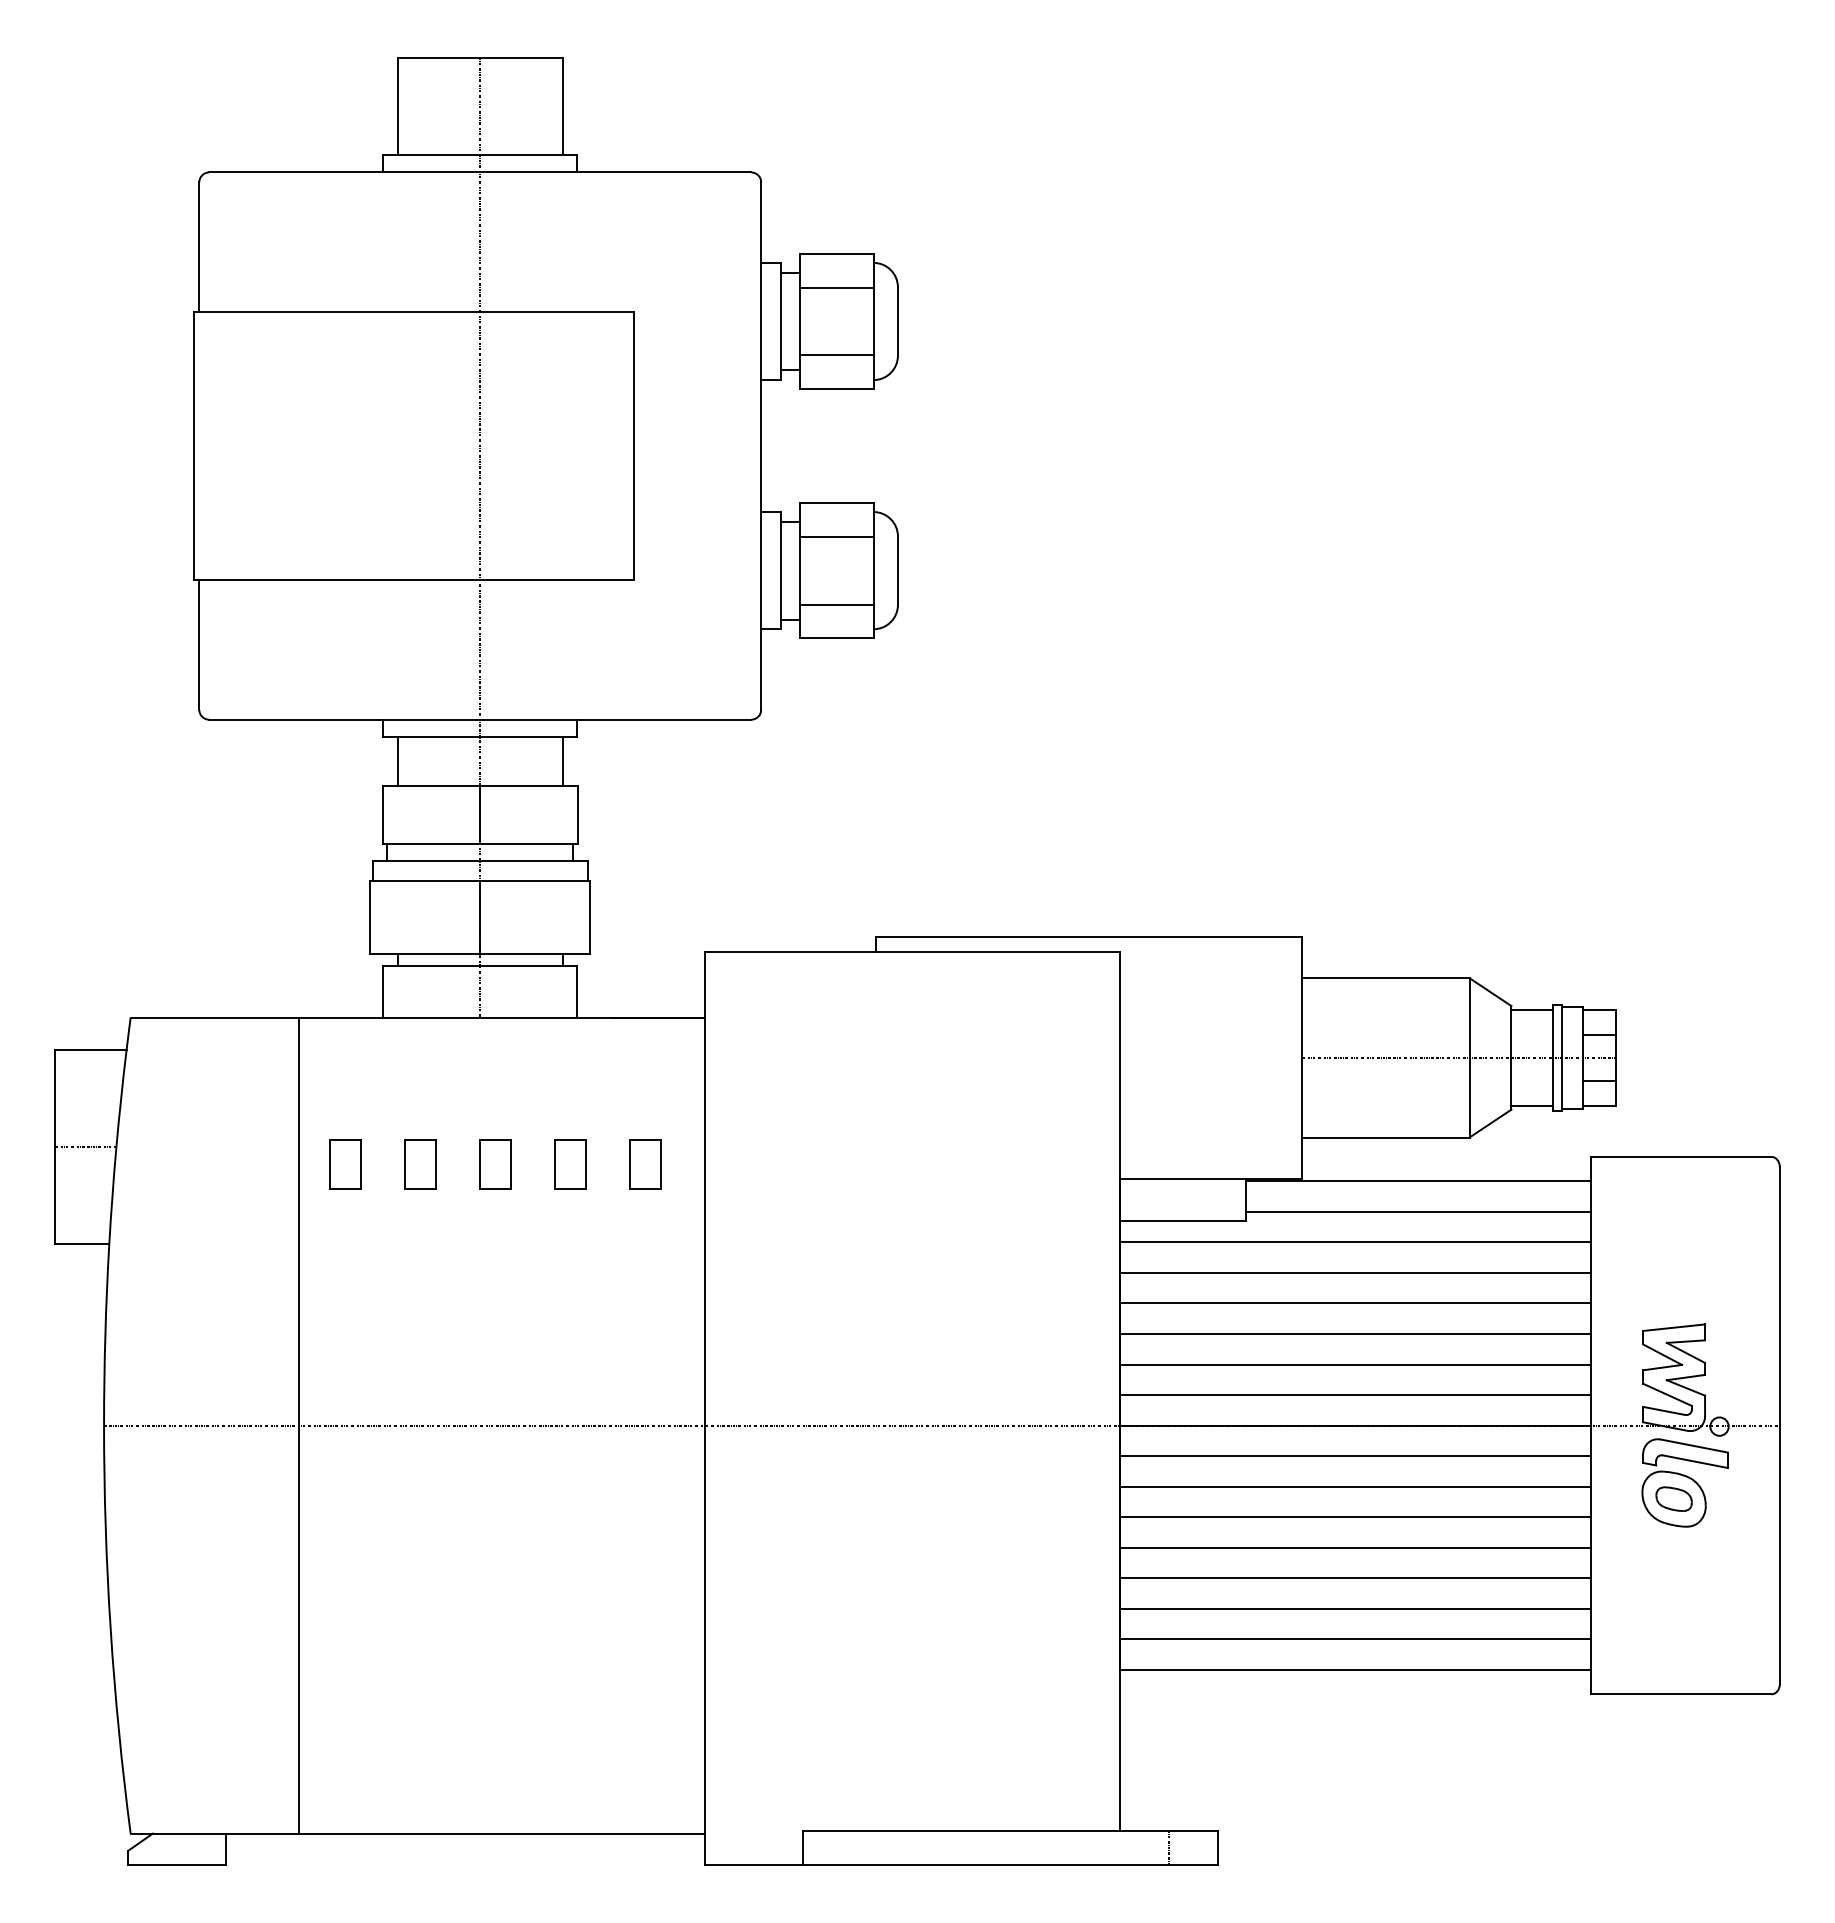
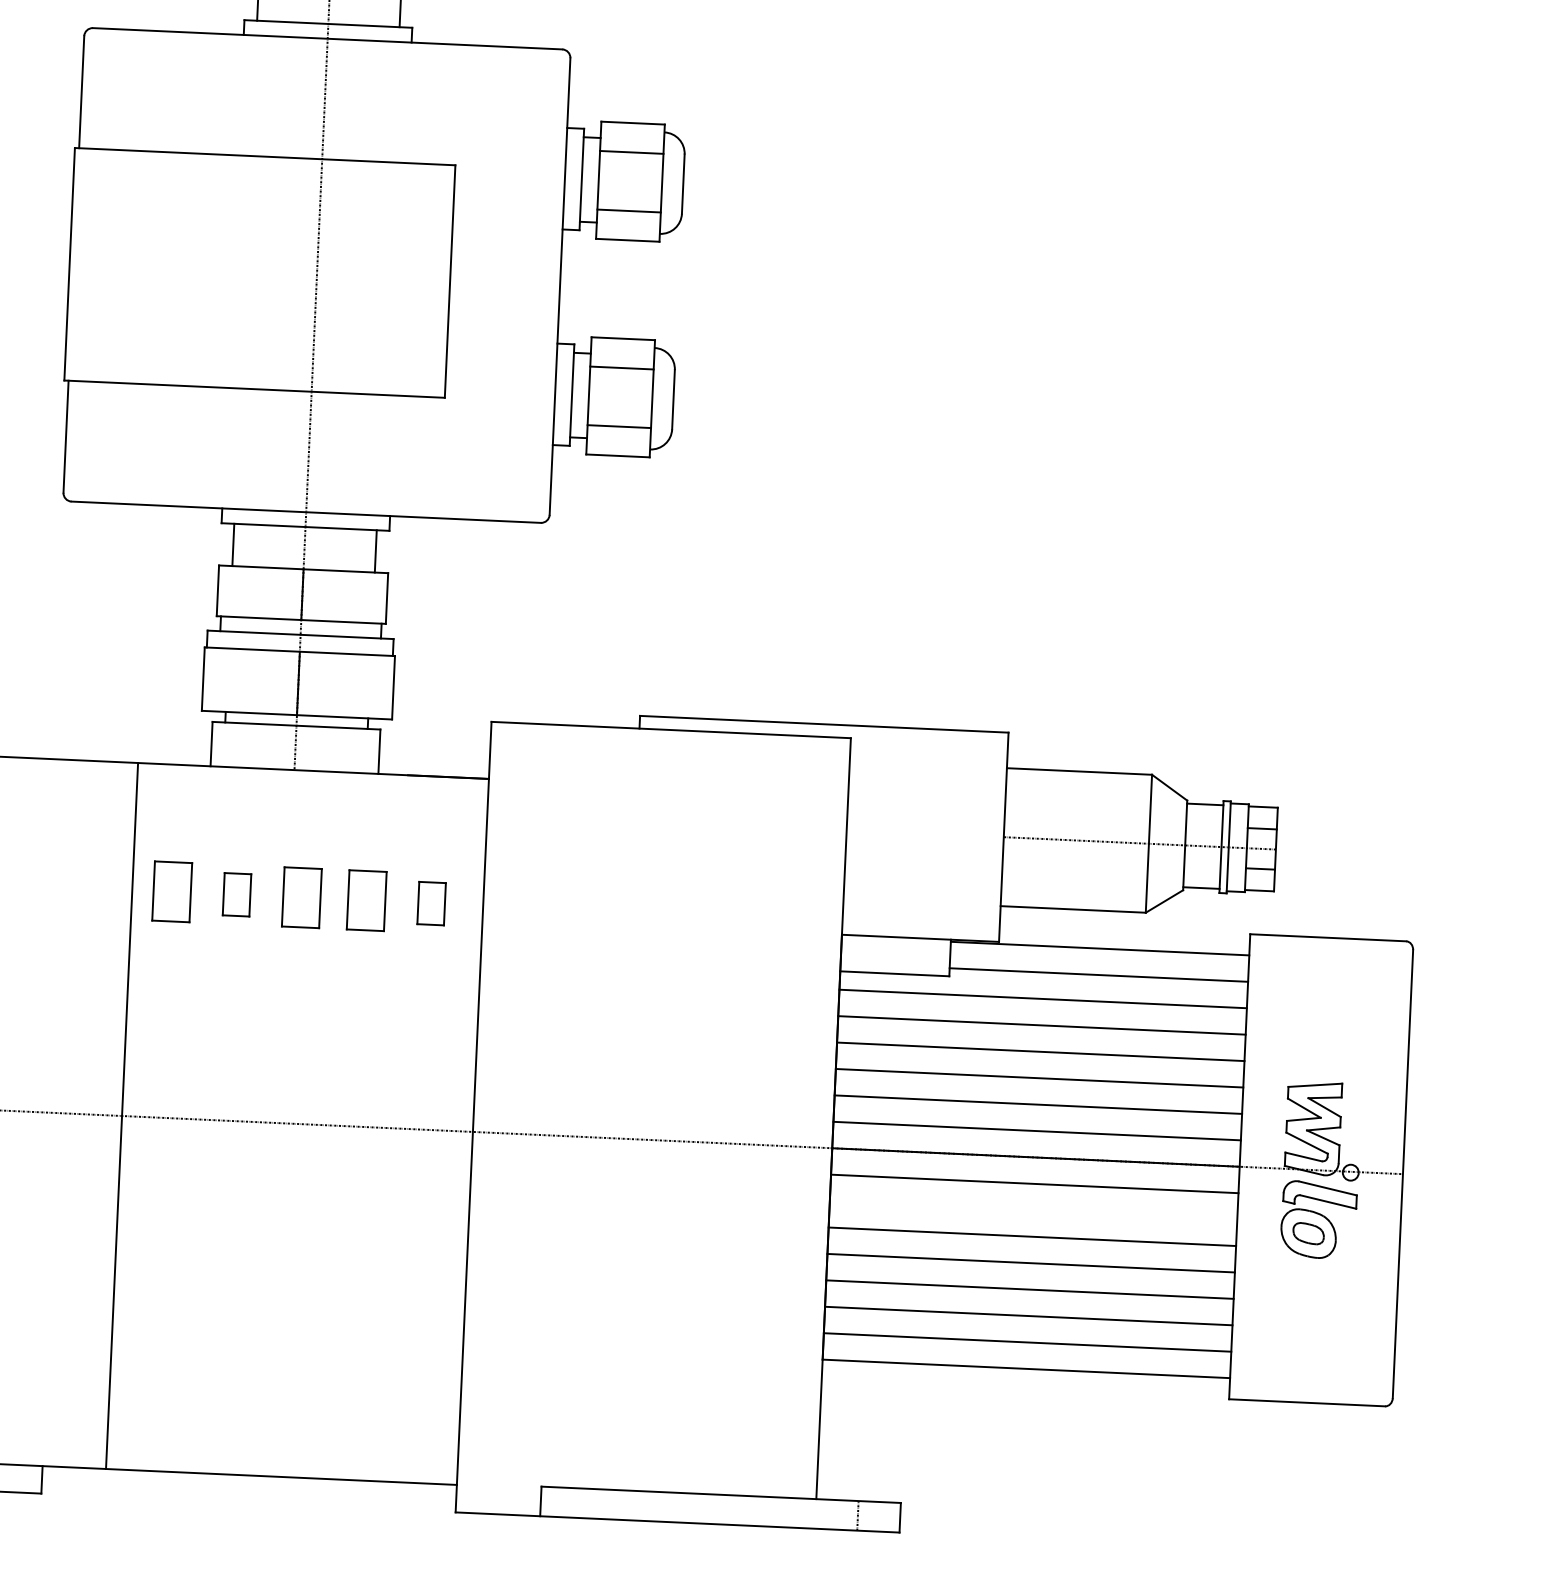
part: (345, 1164) -> (172, 891), size x1.4
part: (495, 1164) -> (301, 897), size x1.4
part: (570, 1164) -> (366, 900), size x1.4
line: (1355, 1486) -> (1033, 1210), removed

